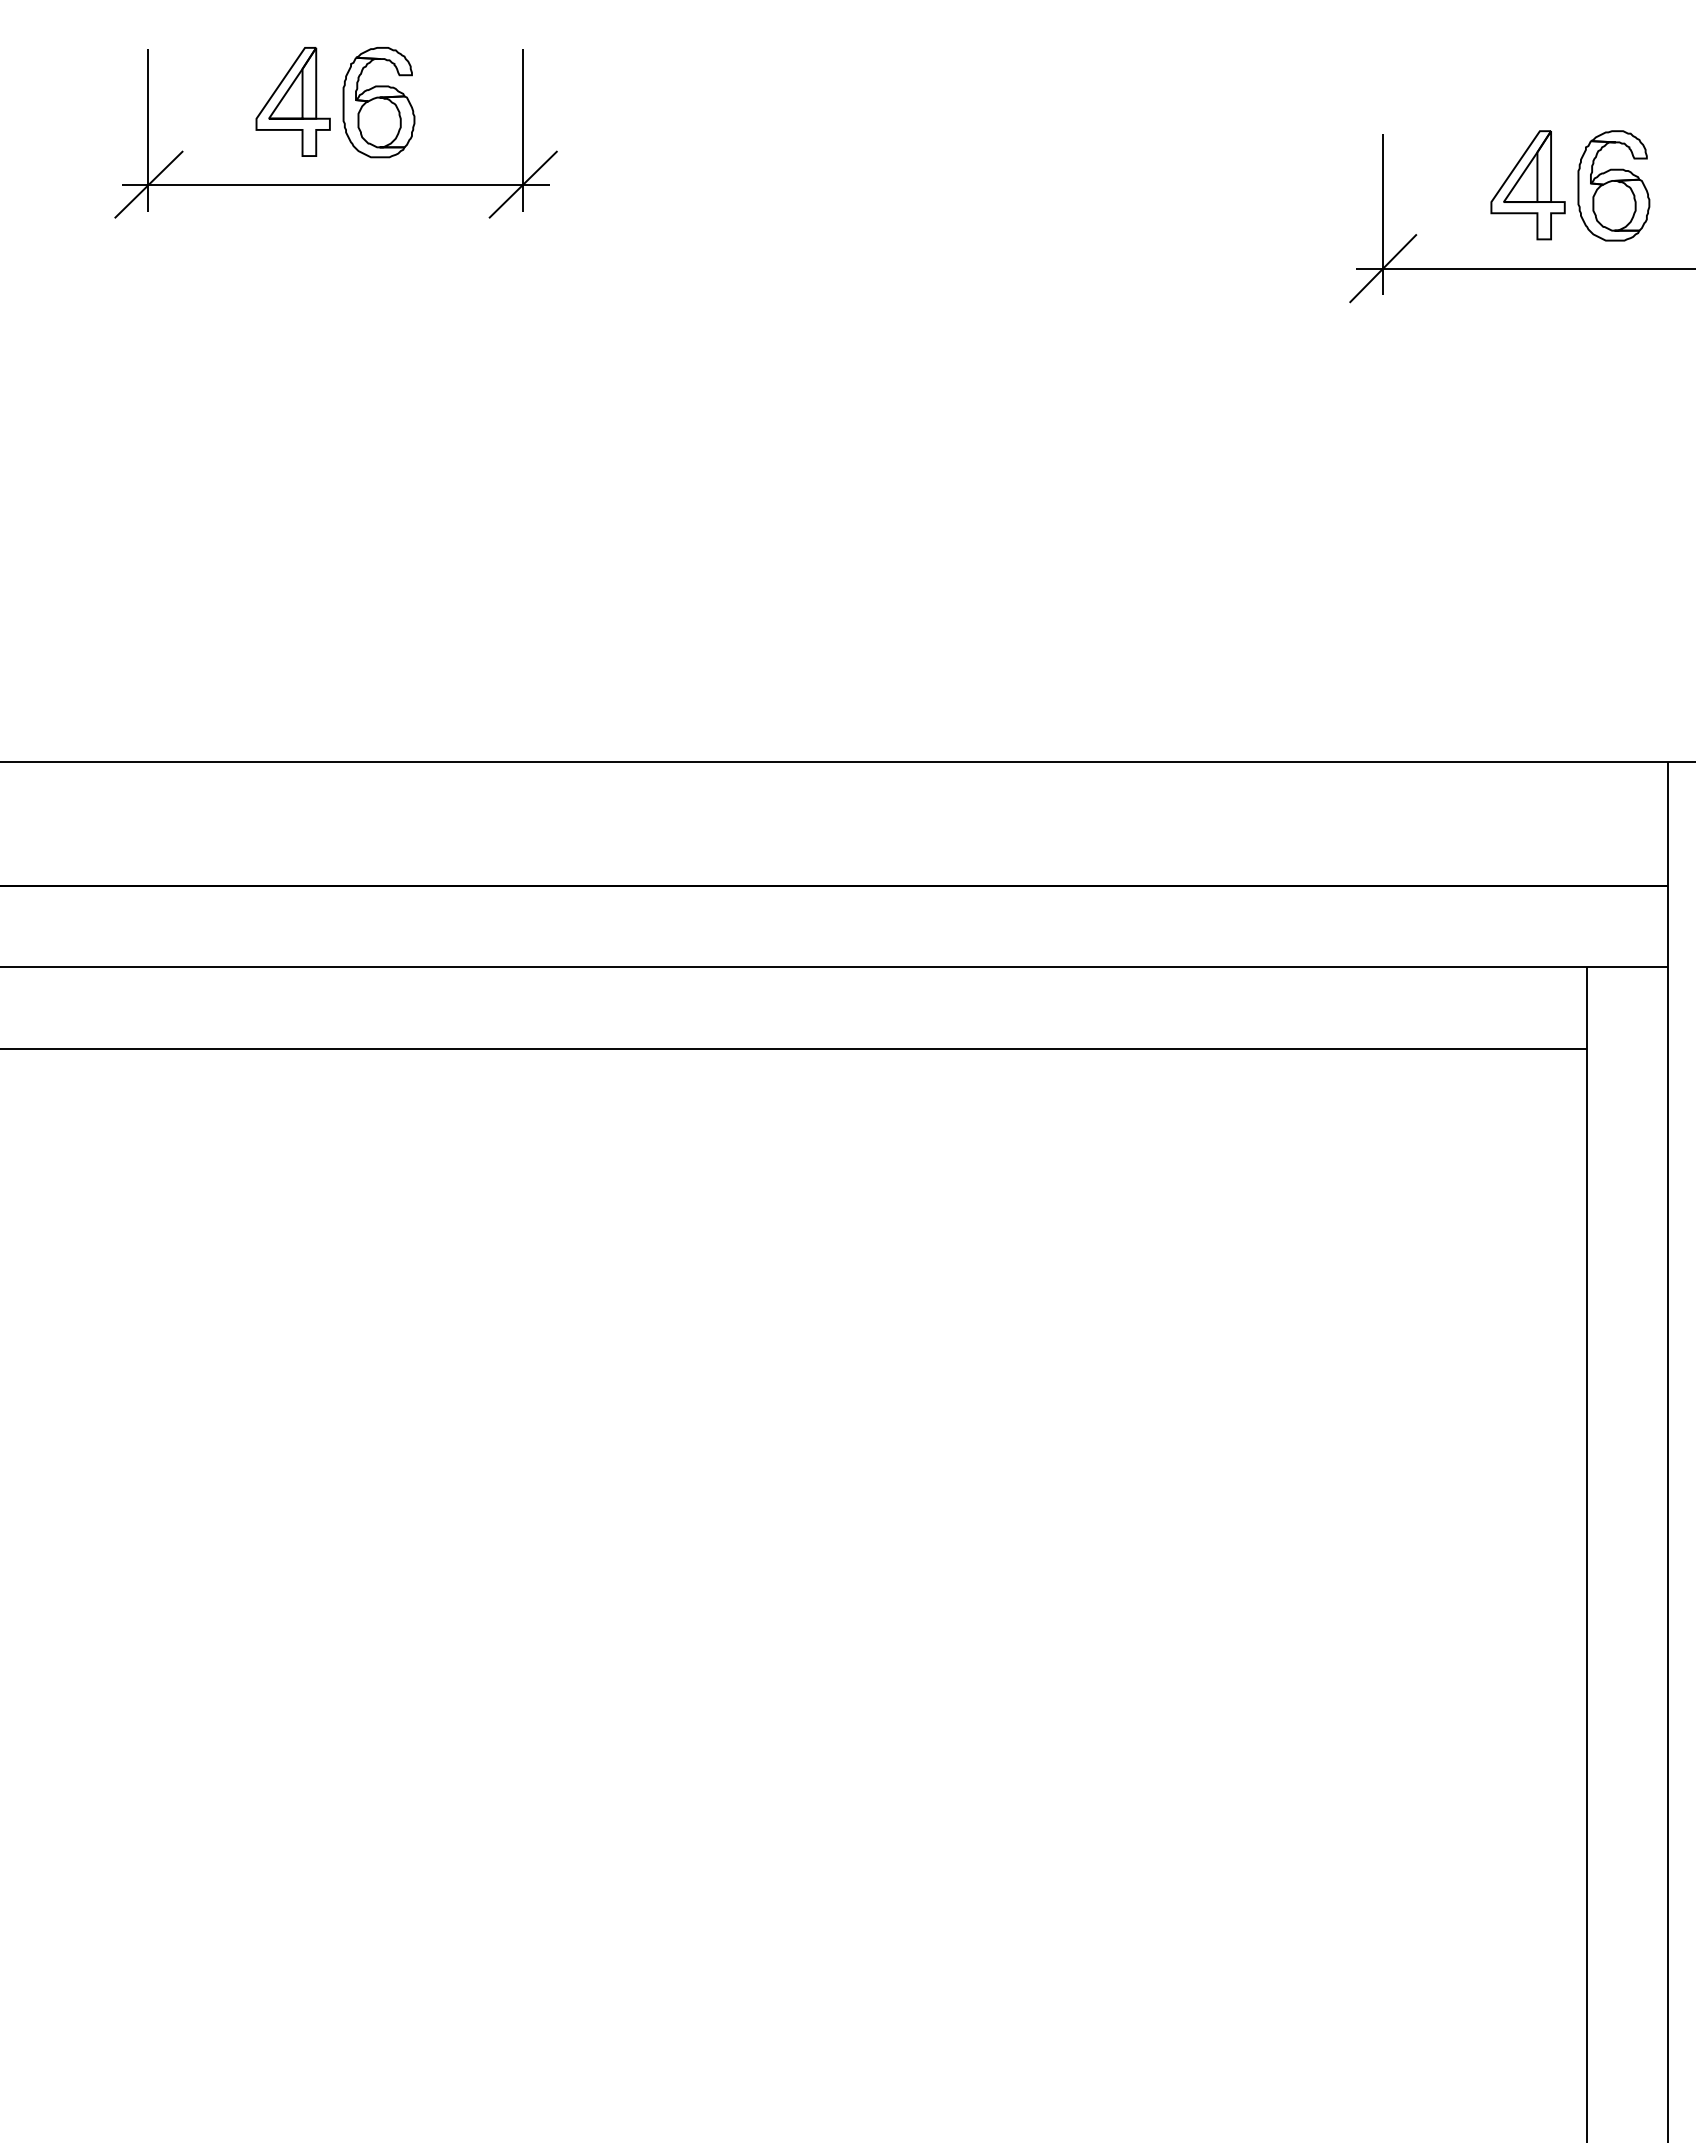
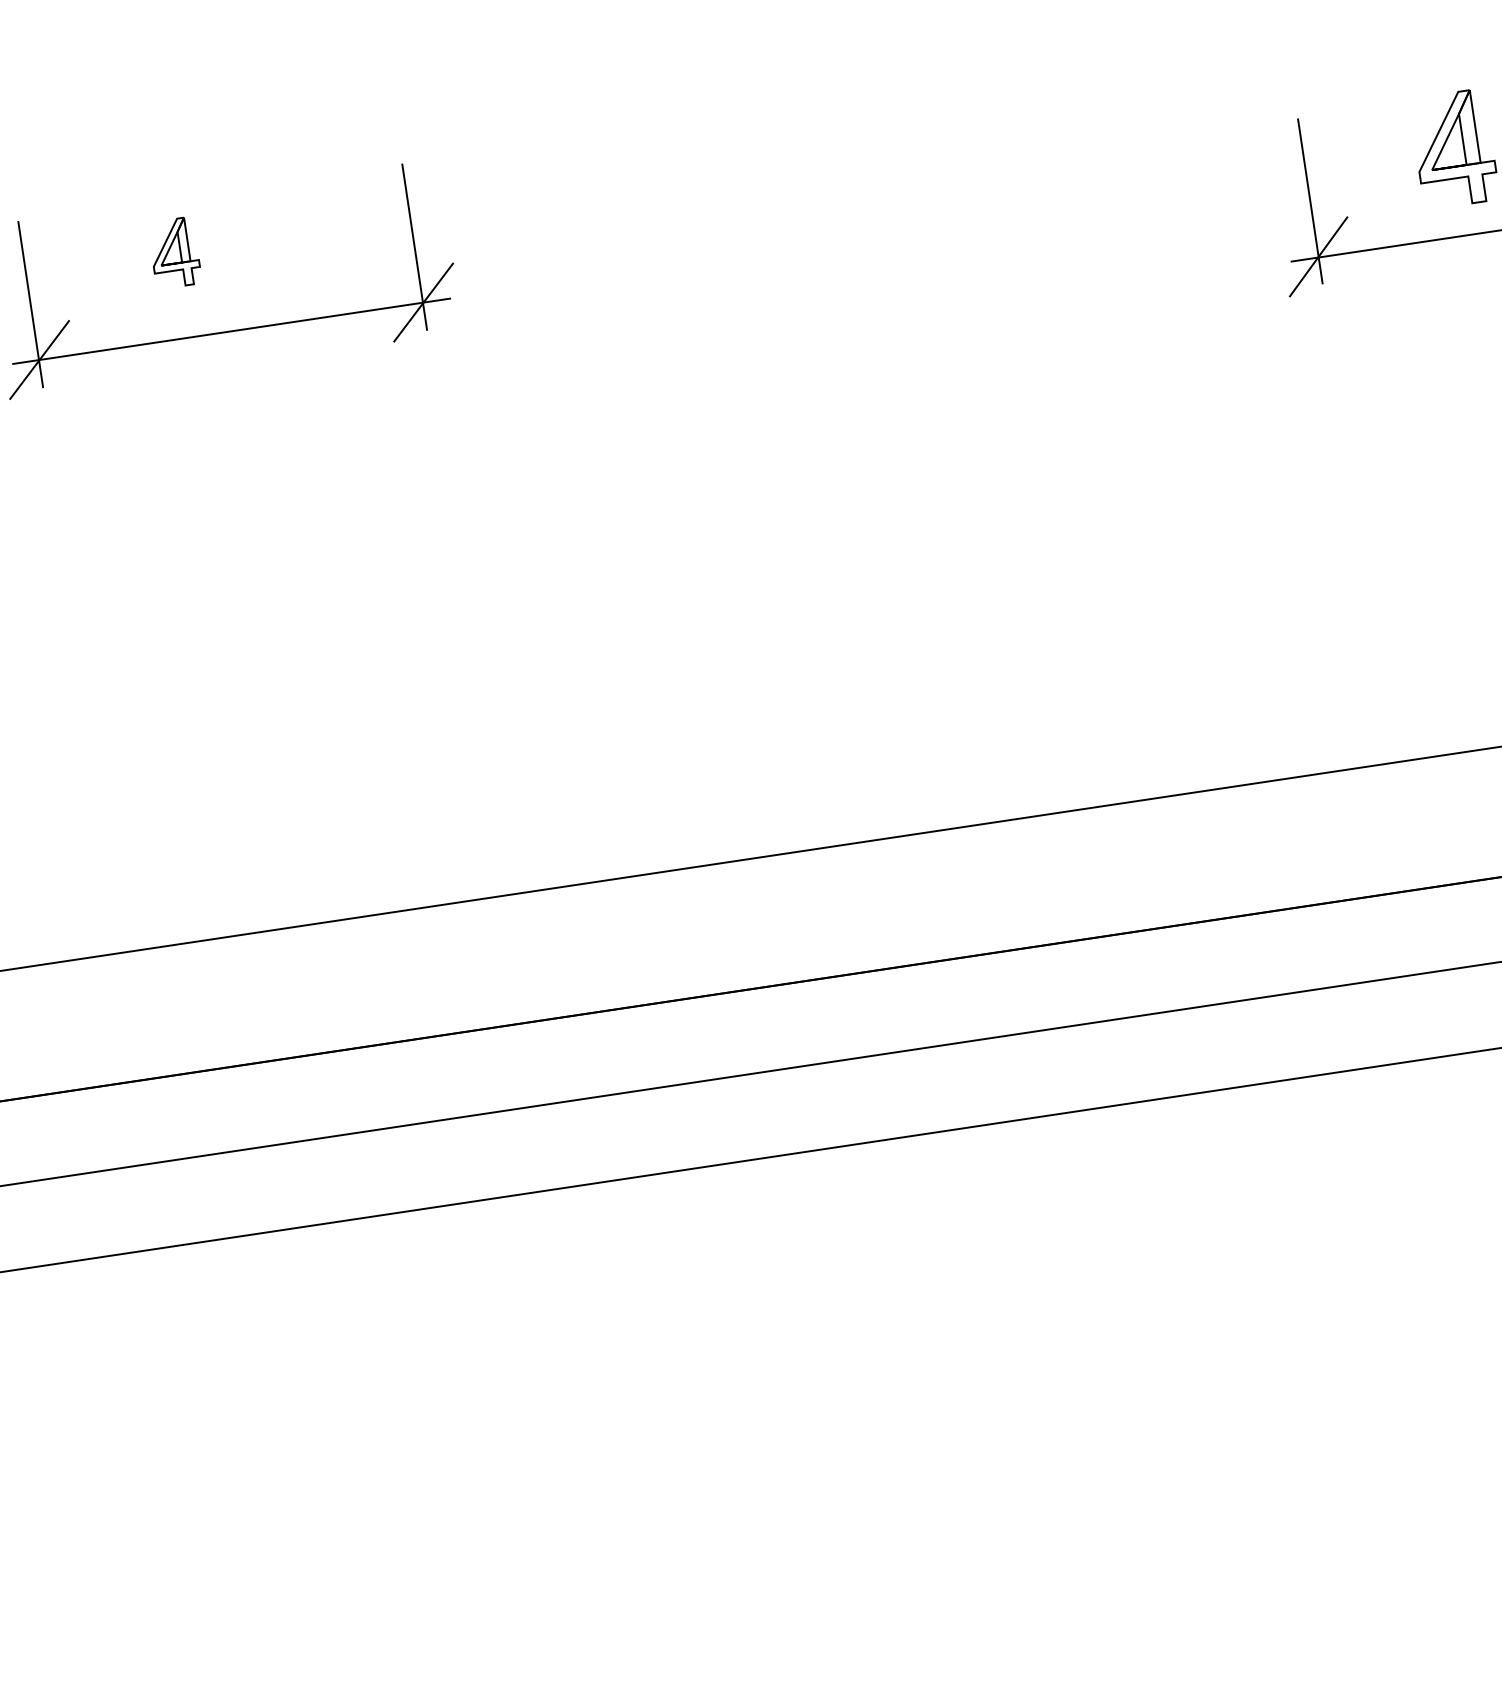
part: (292, 101) -> (174, 252), size x0.6
part: (378, 102) -> (262, 240), removed

